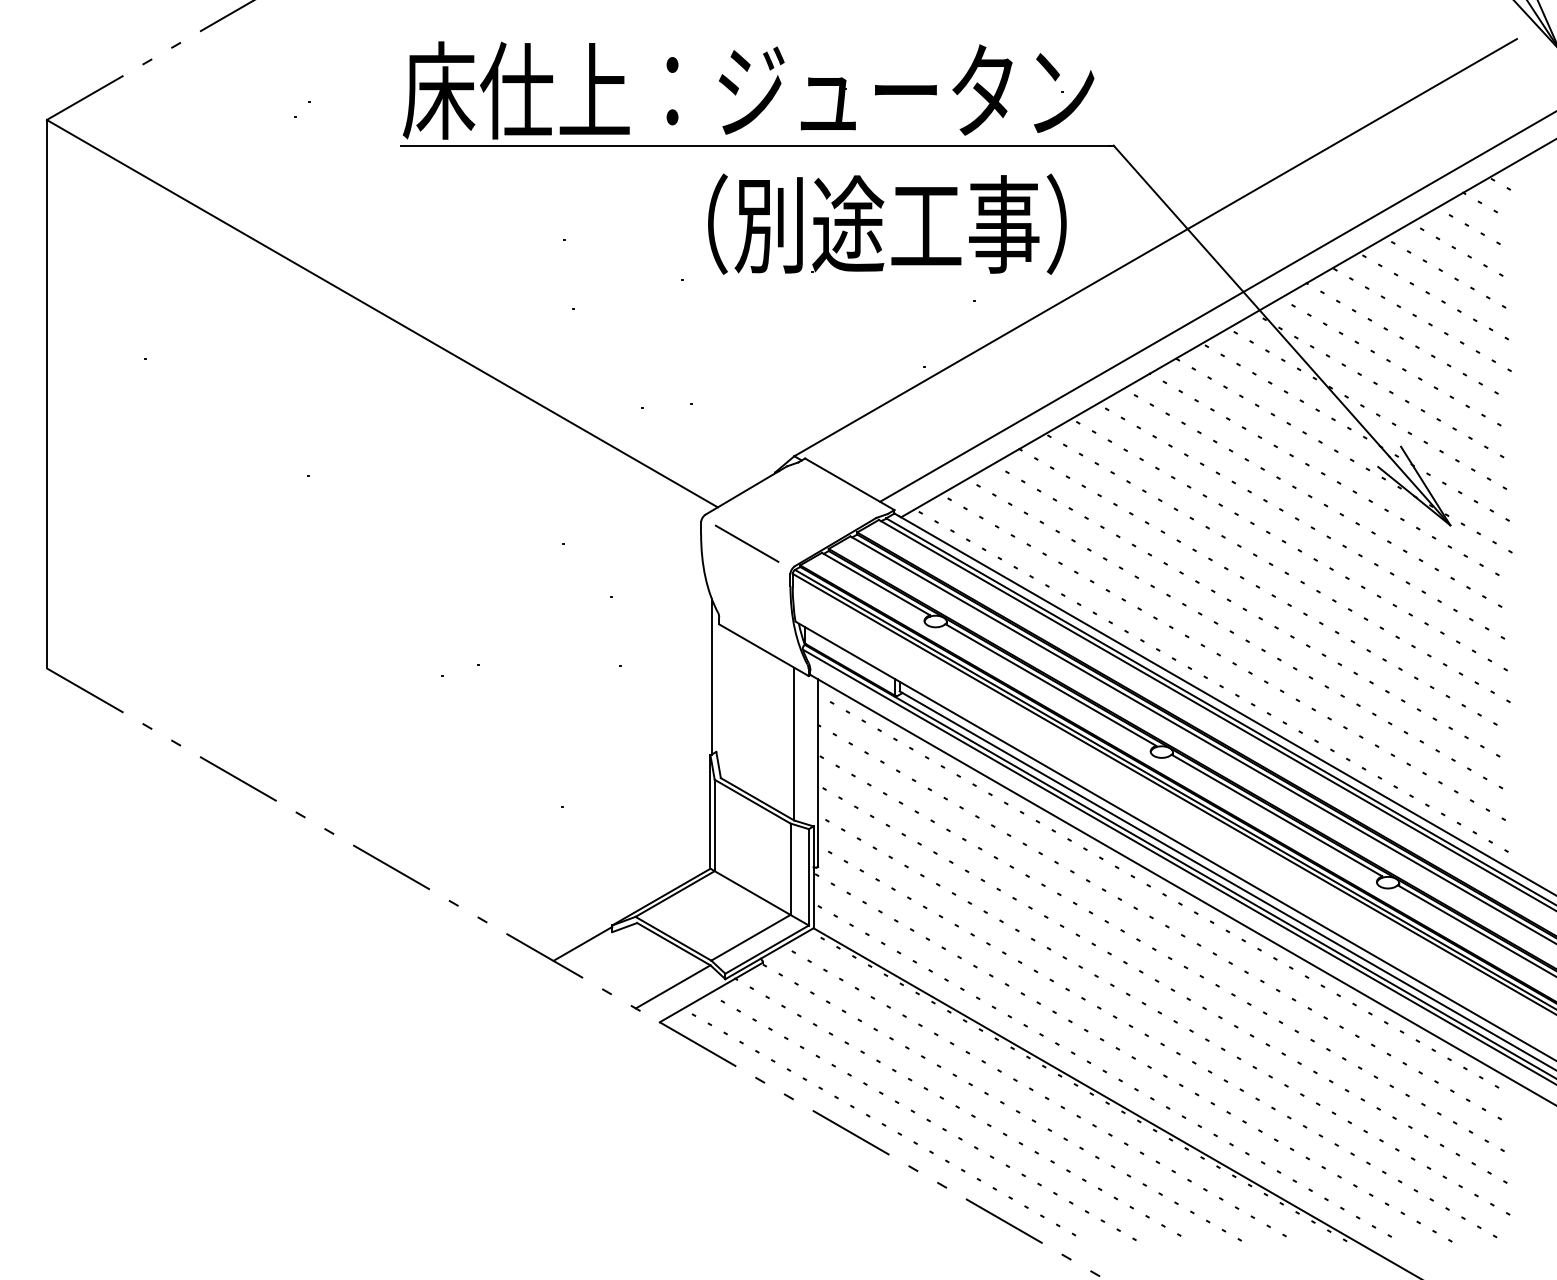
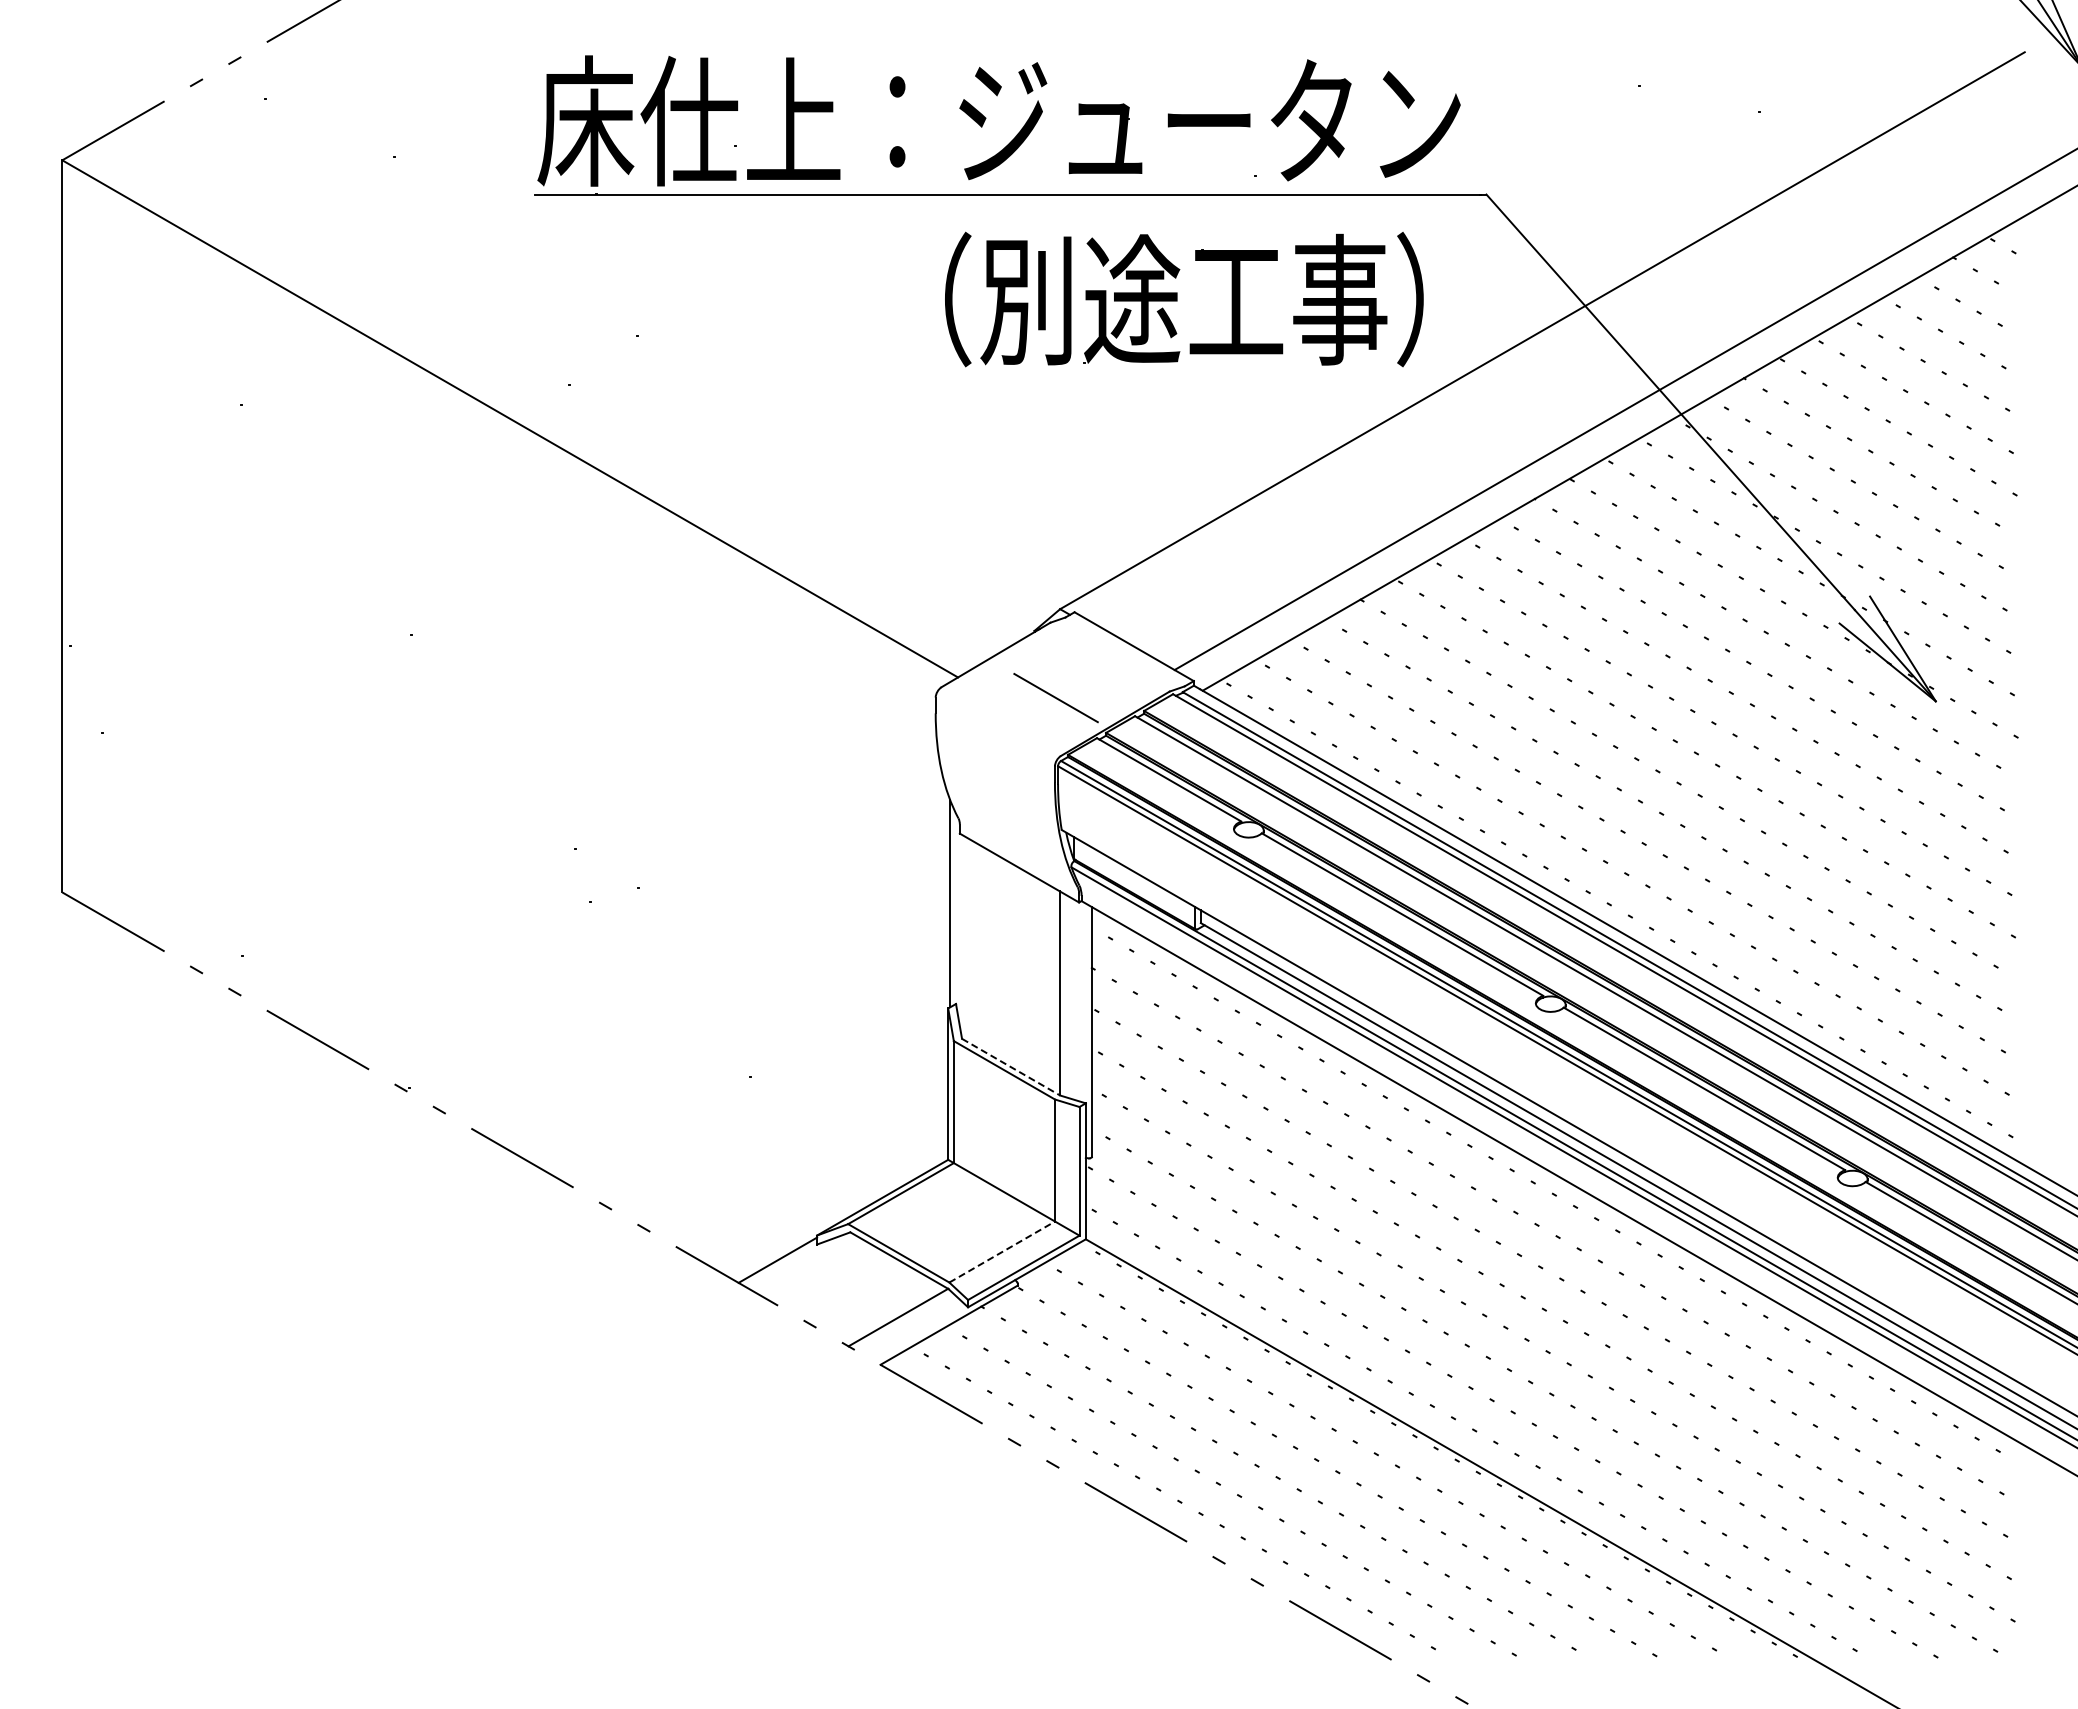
line: (746, 544) -> (1055, 698), moved
line: (757, 799) -> (1011, 1067), solid -> dashed
line: (751, 937) -> (1002, 1251), solid -> dashed

